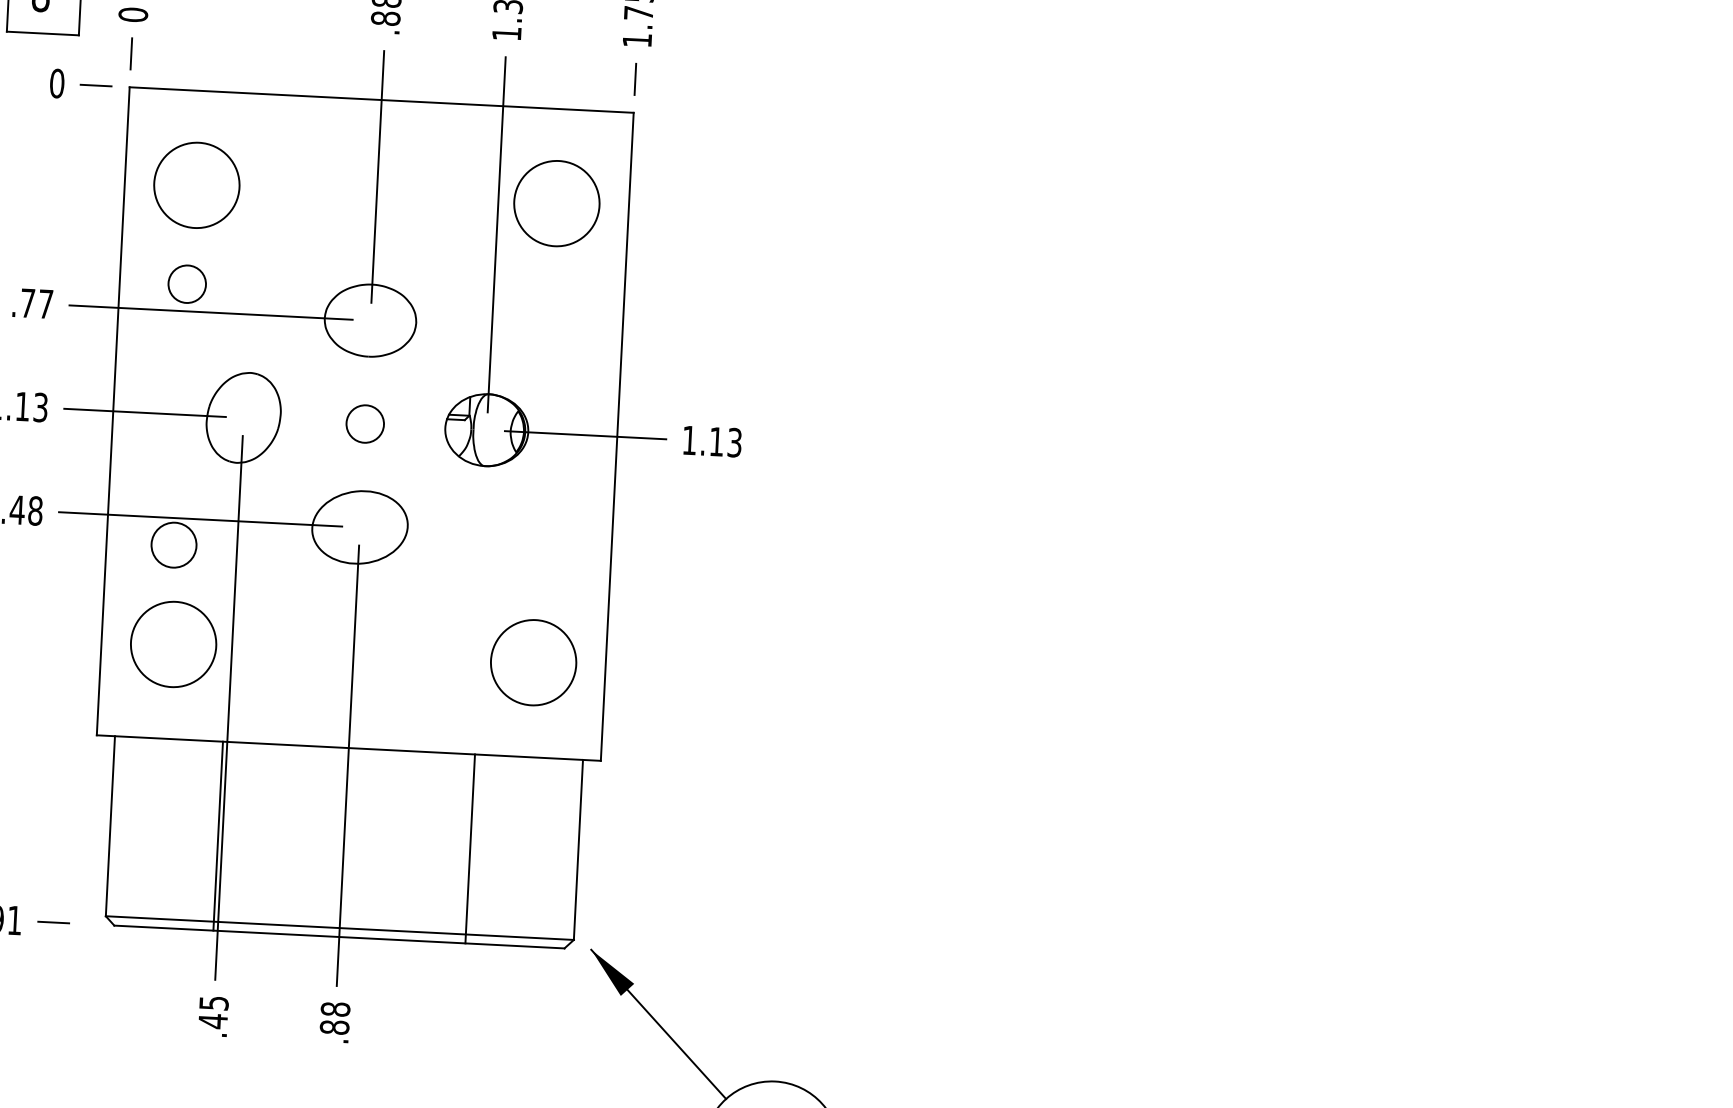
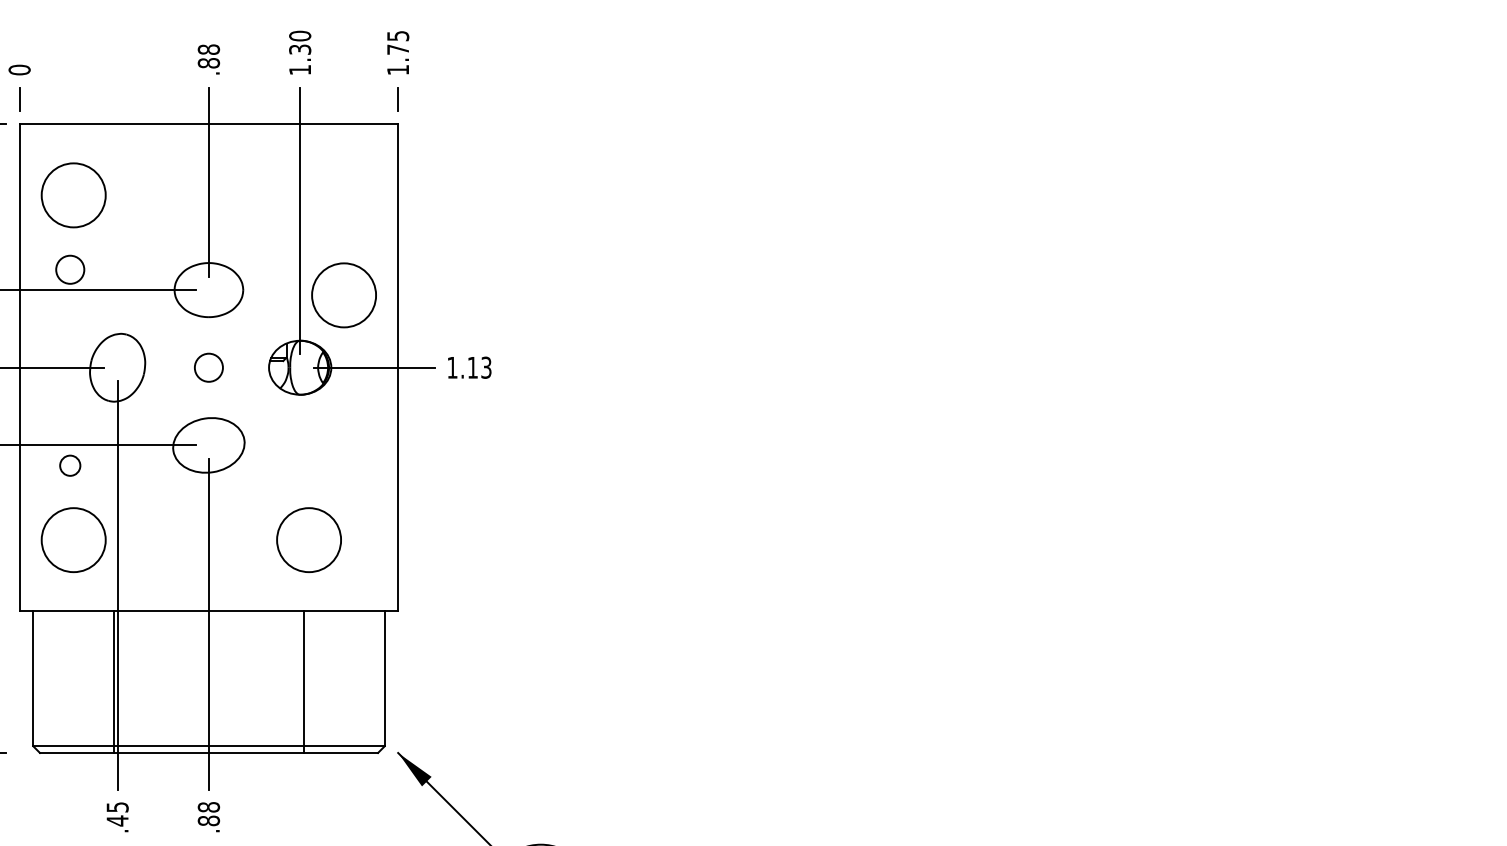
circle: (556, 203) -> (343, 295), moved
circle: (174, 544) -> (70, 465), size x0.6
circle: (532, 661) -> (308, 539), moved

